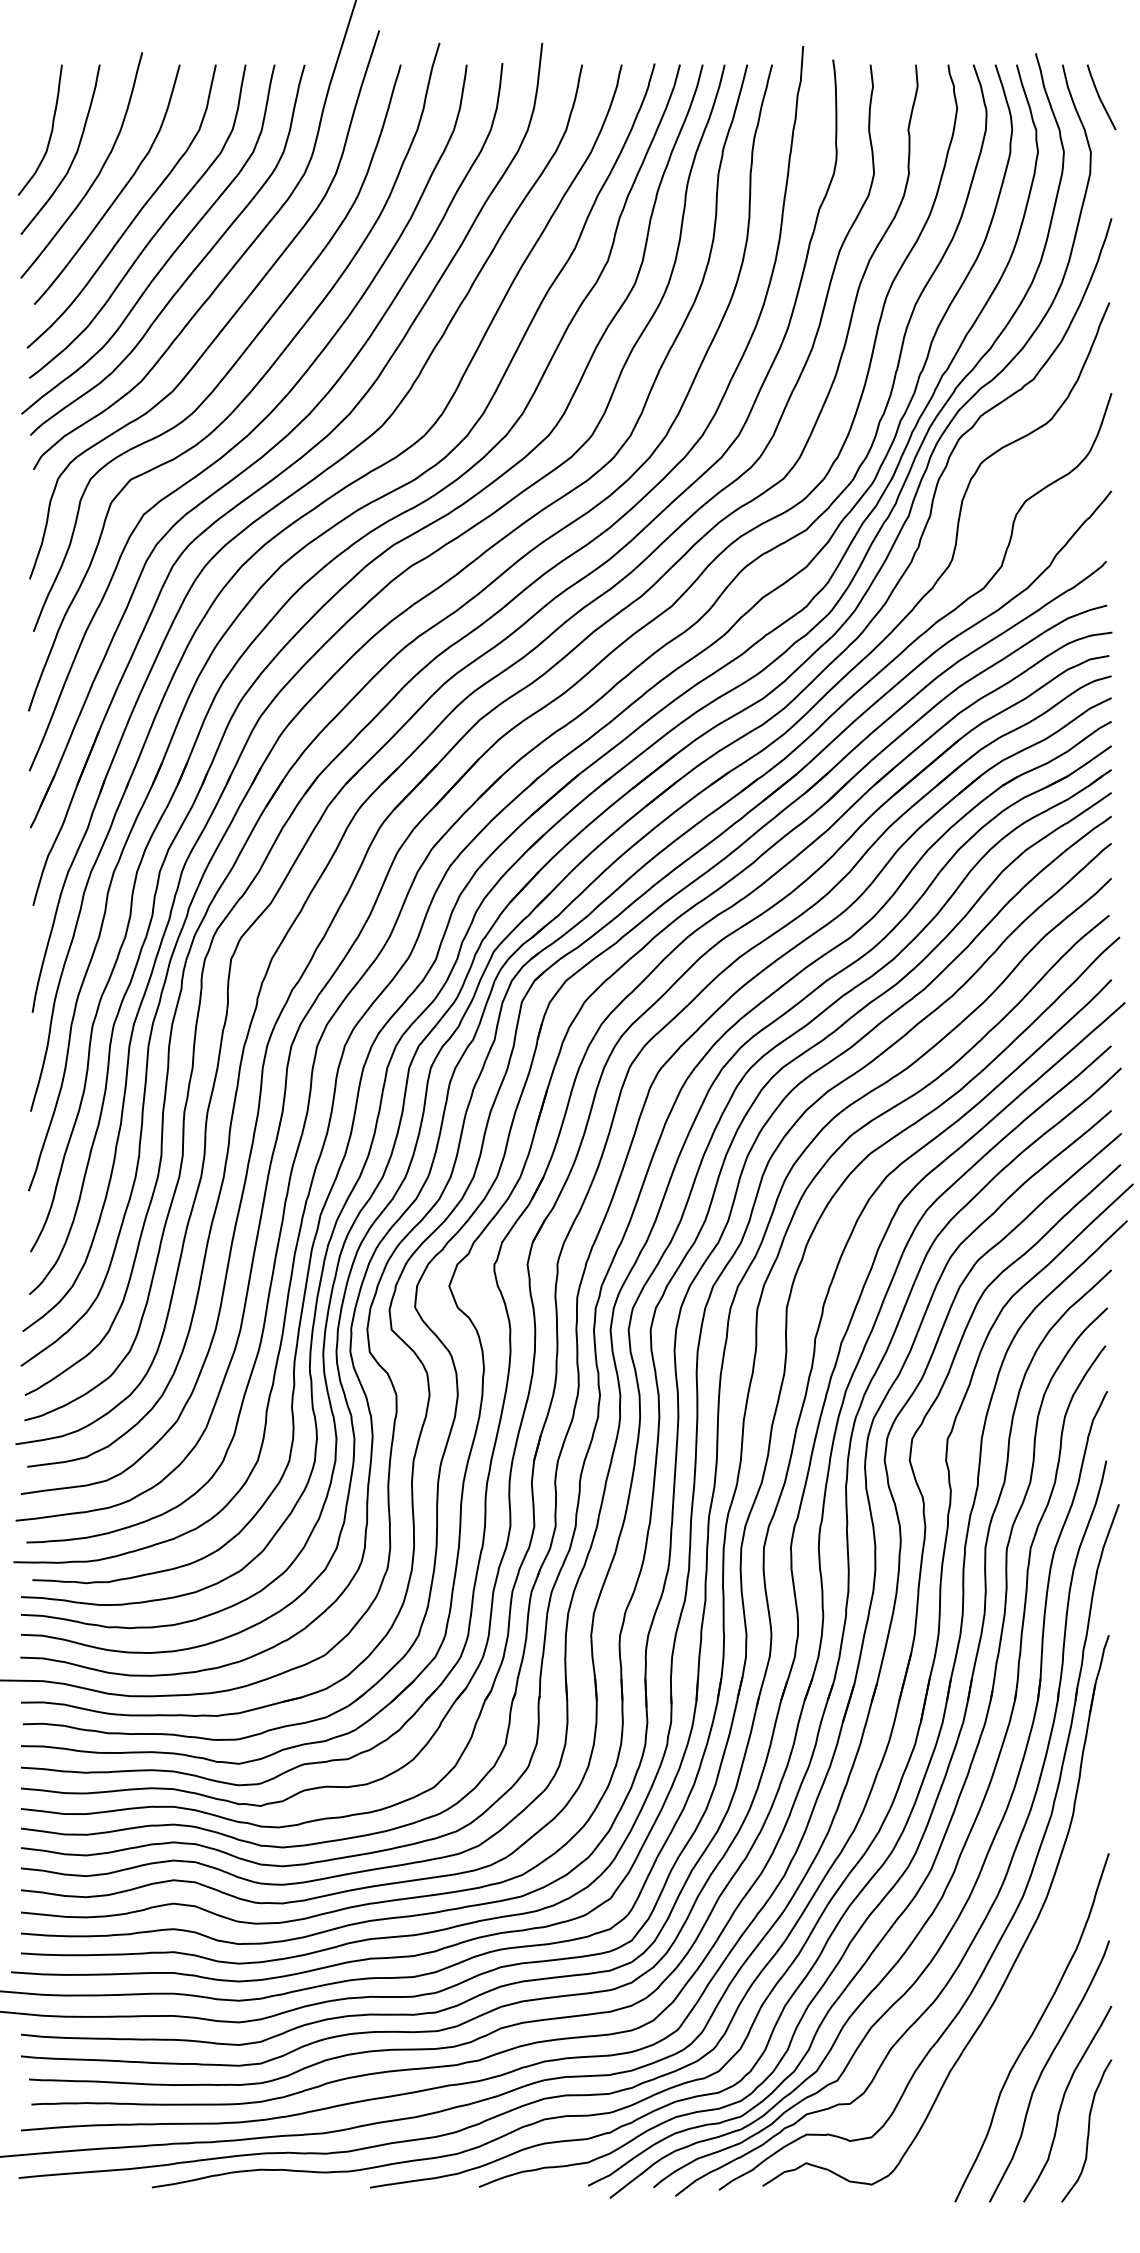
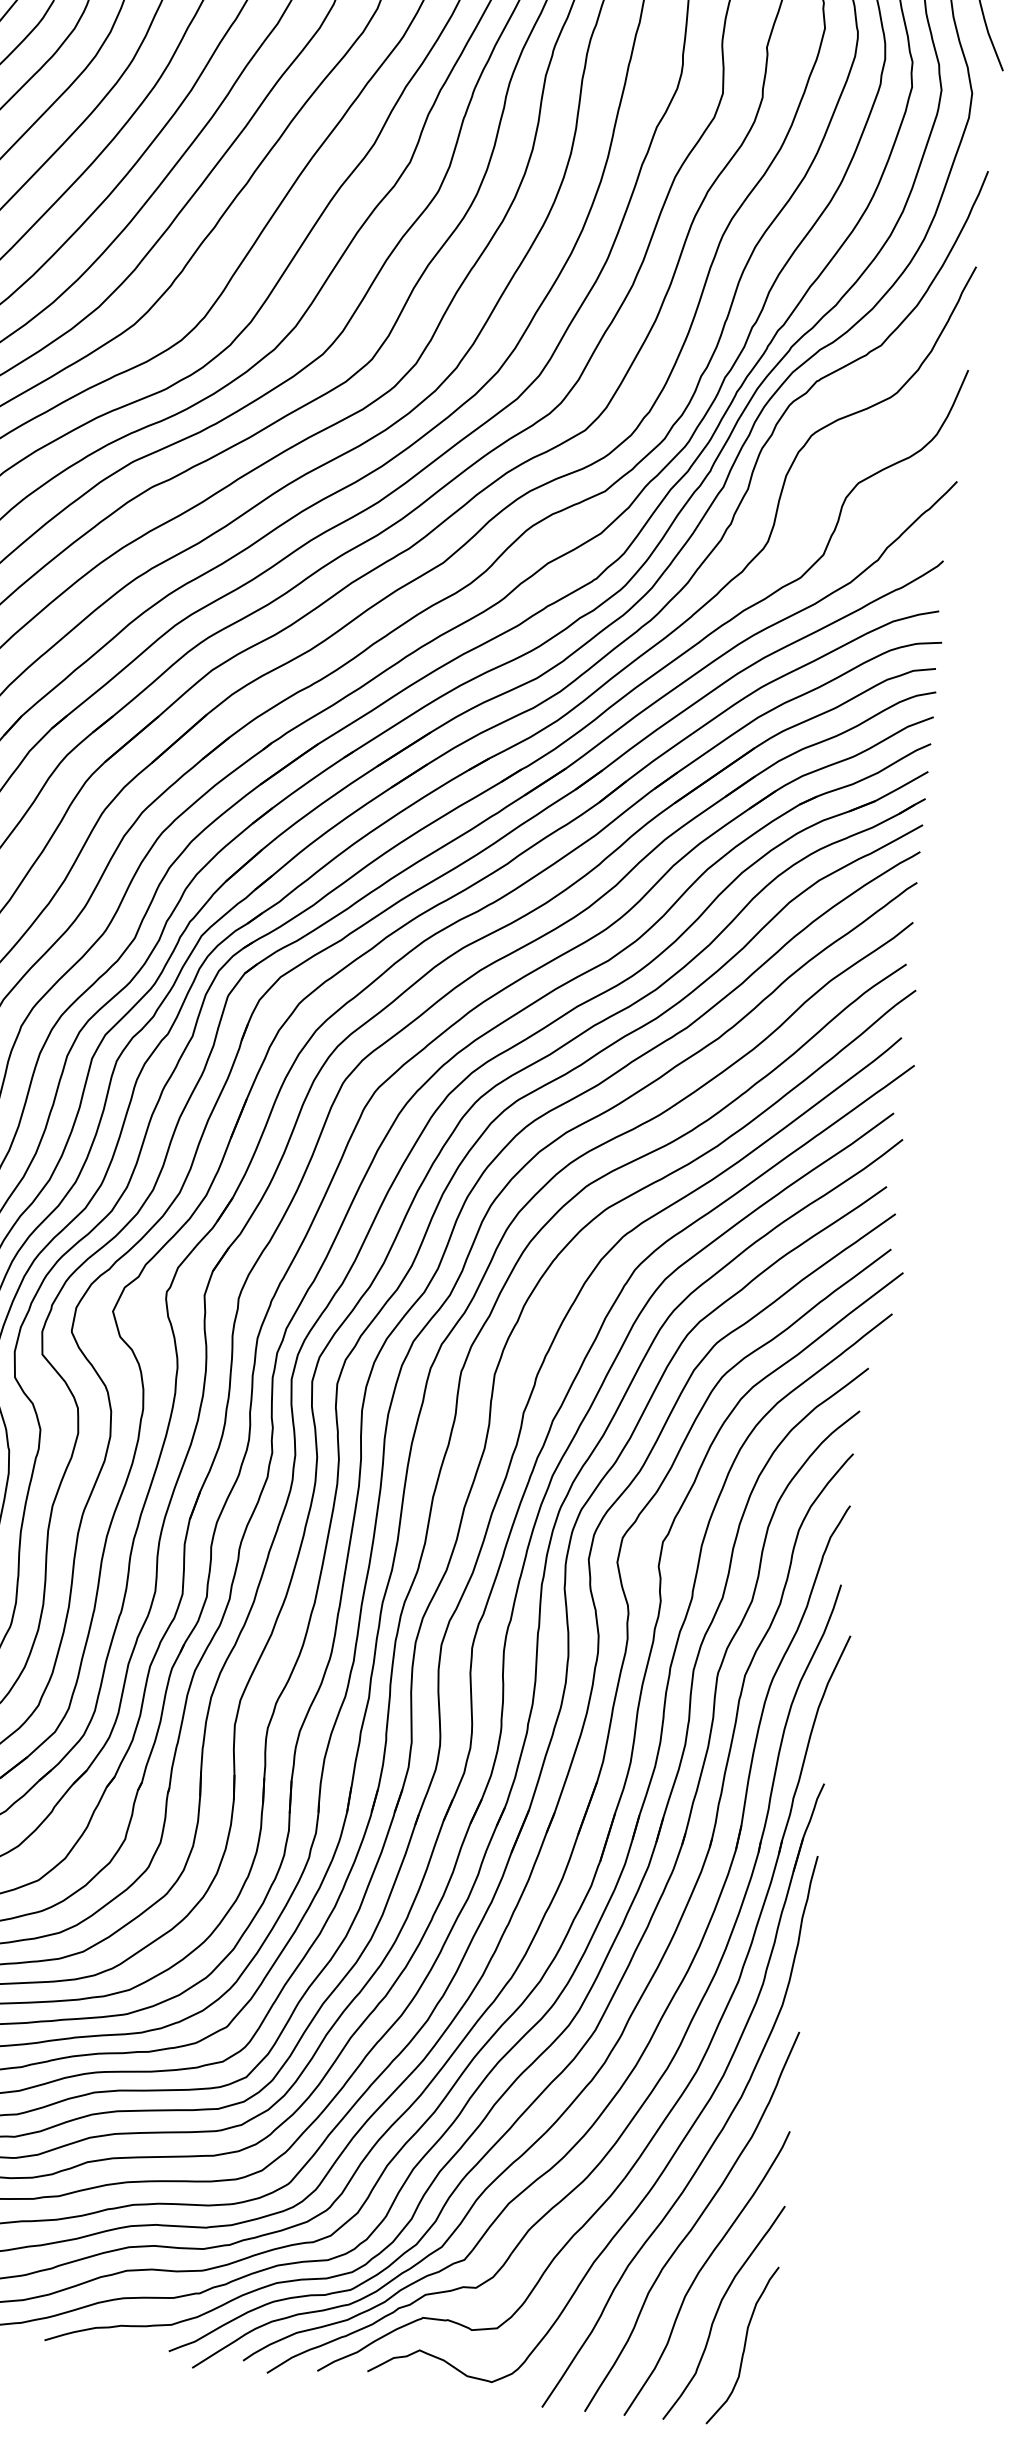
curve: (1039, 1963) -> (707, 2149), added

